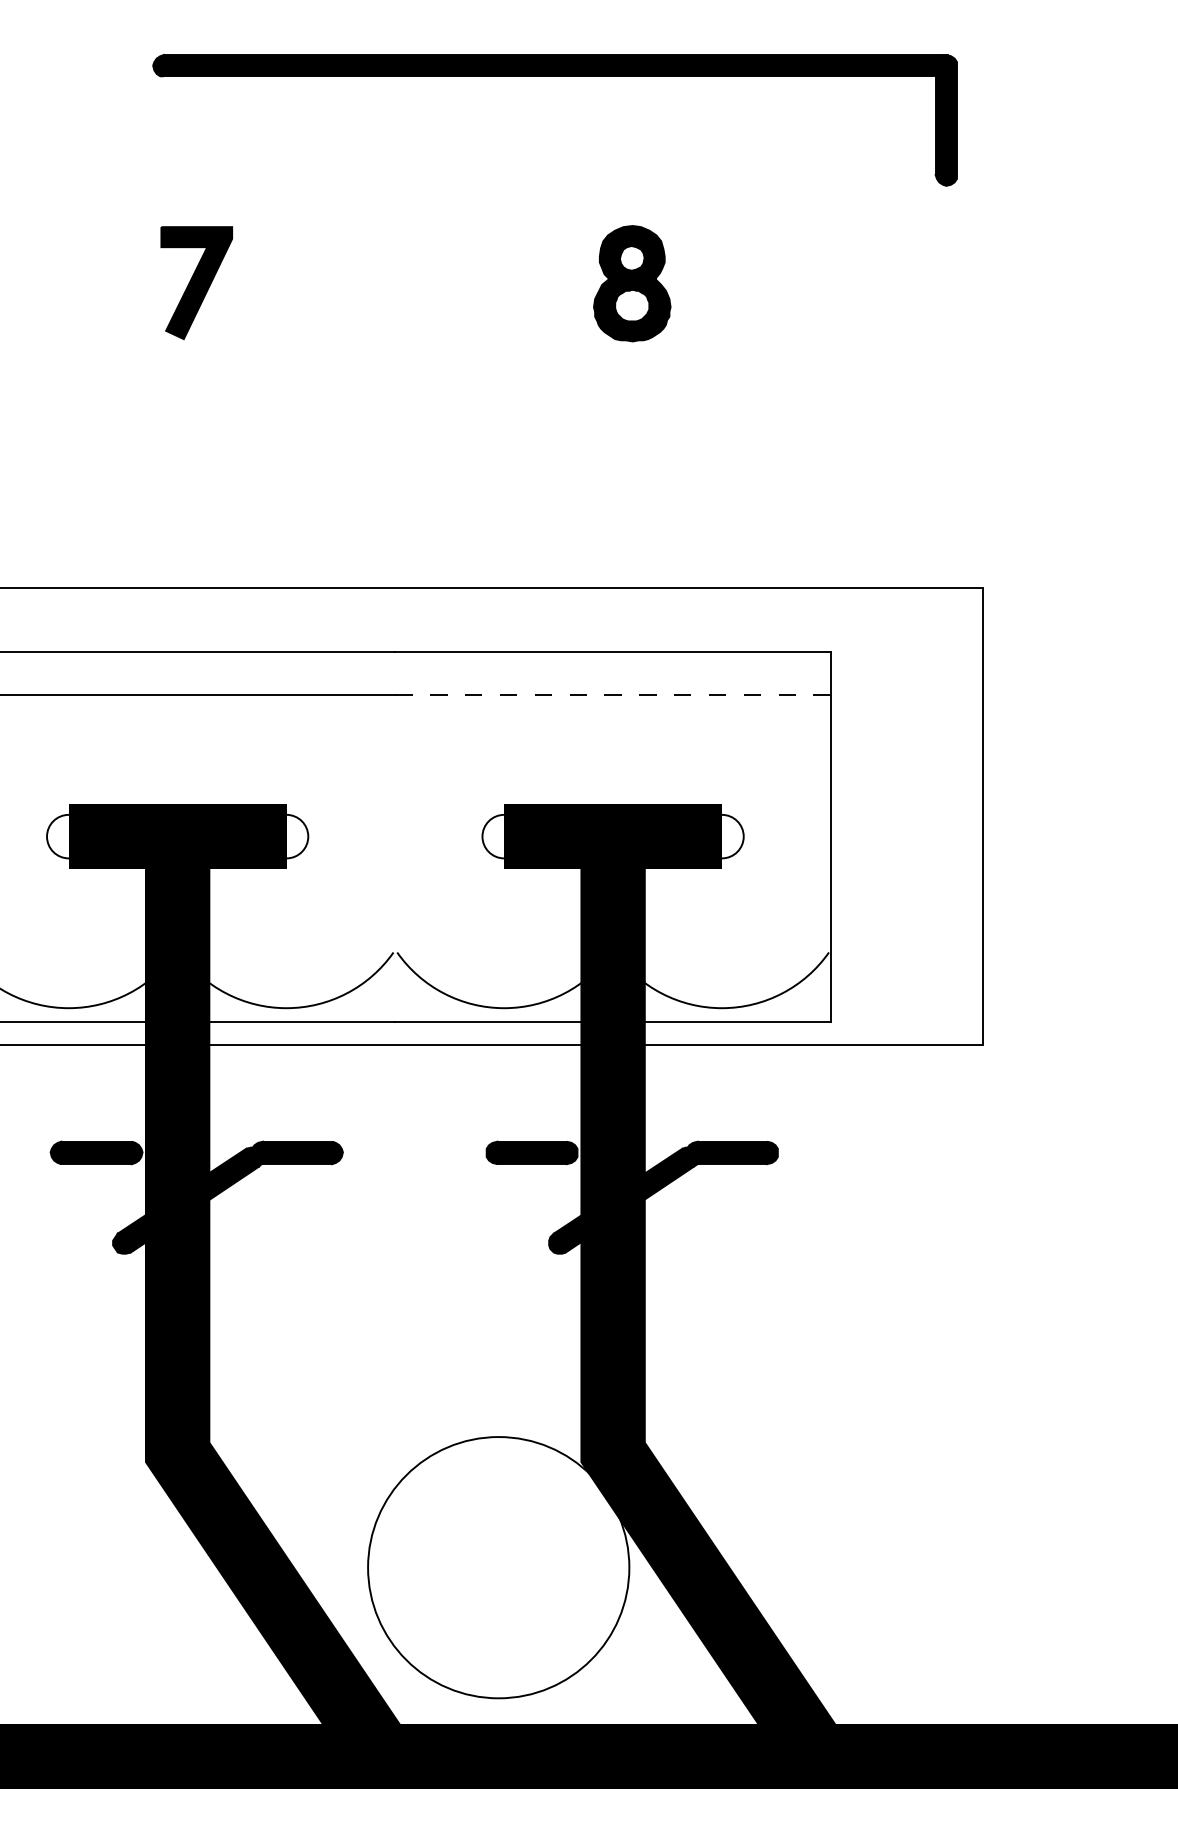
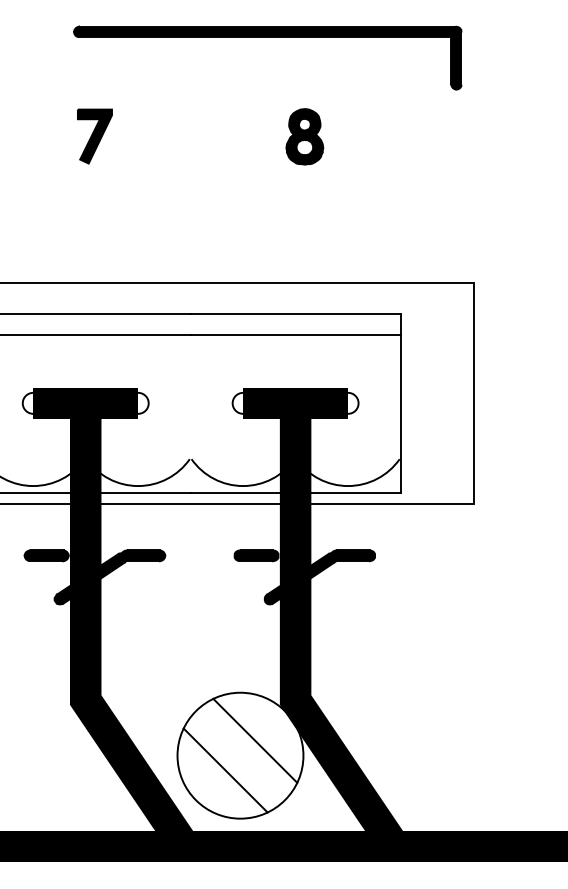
line: (612, 695) -> (295, 335), dashed -> solid
line: (529, 1536) -> (255, 740), added
line: (467, 1598) -> (225, 770), added

